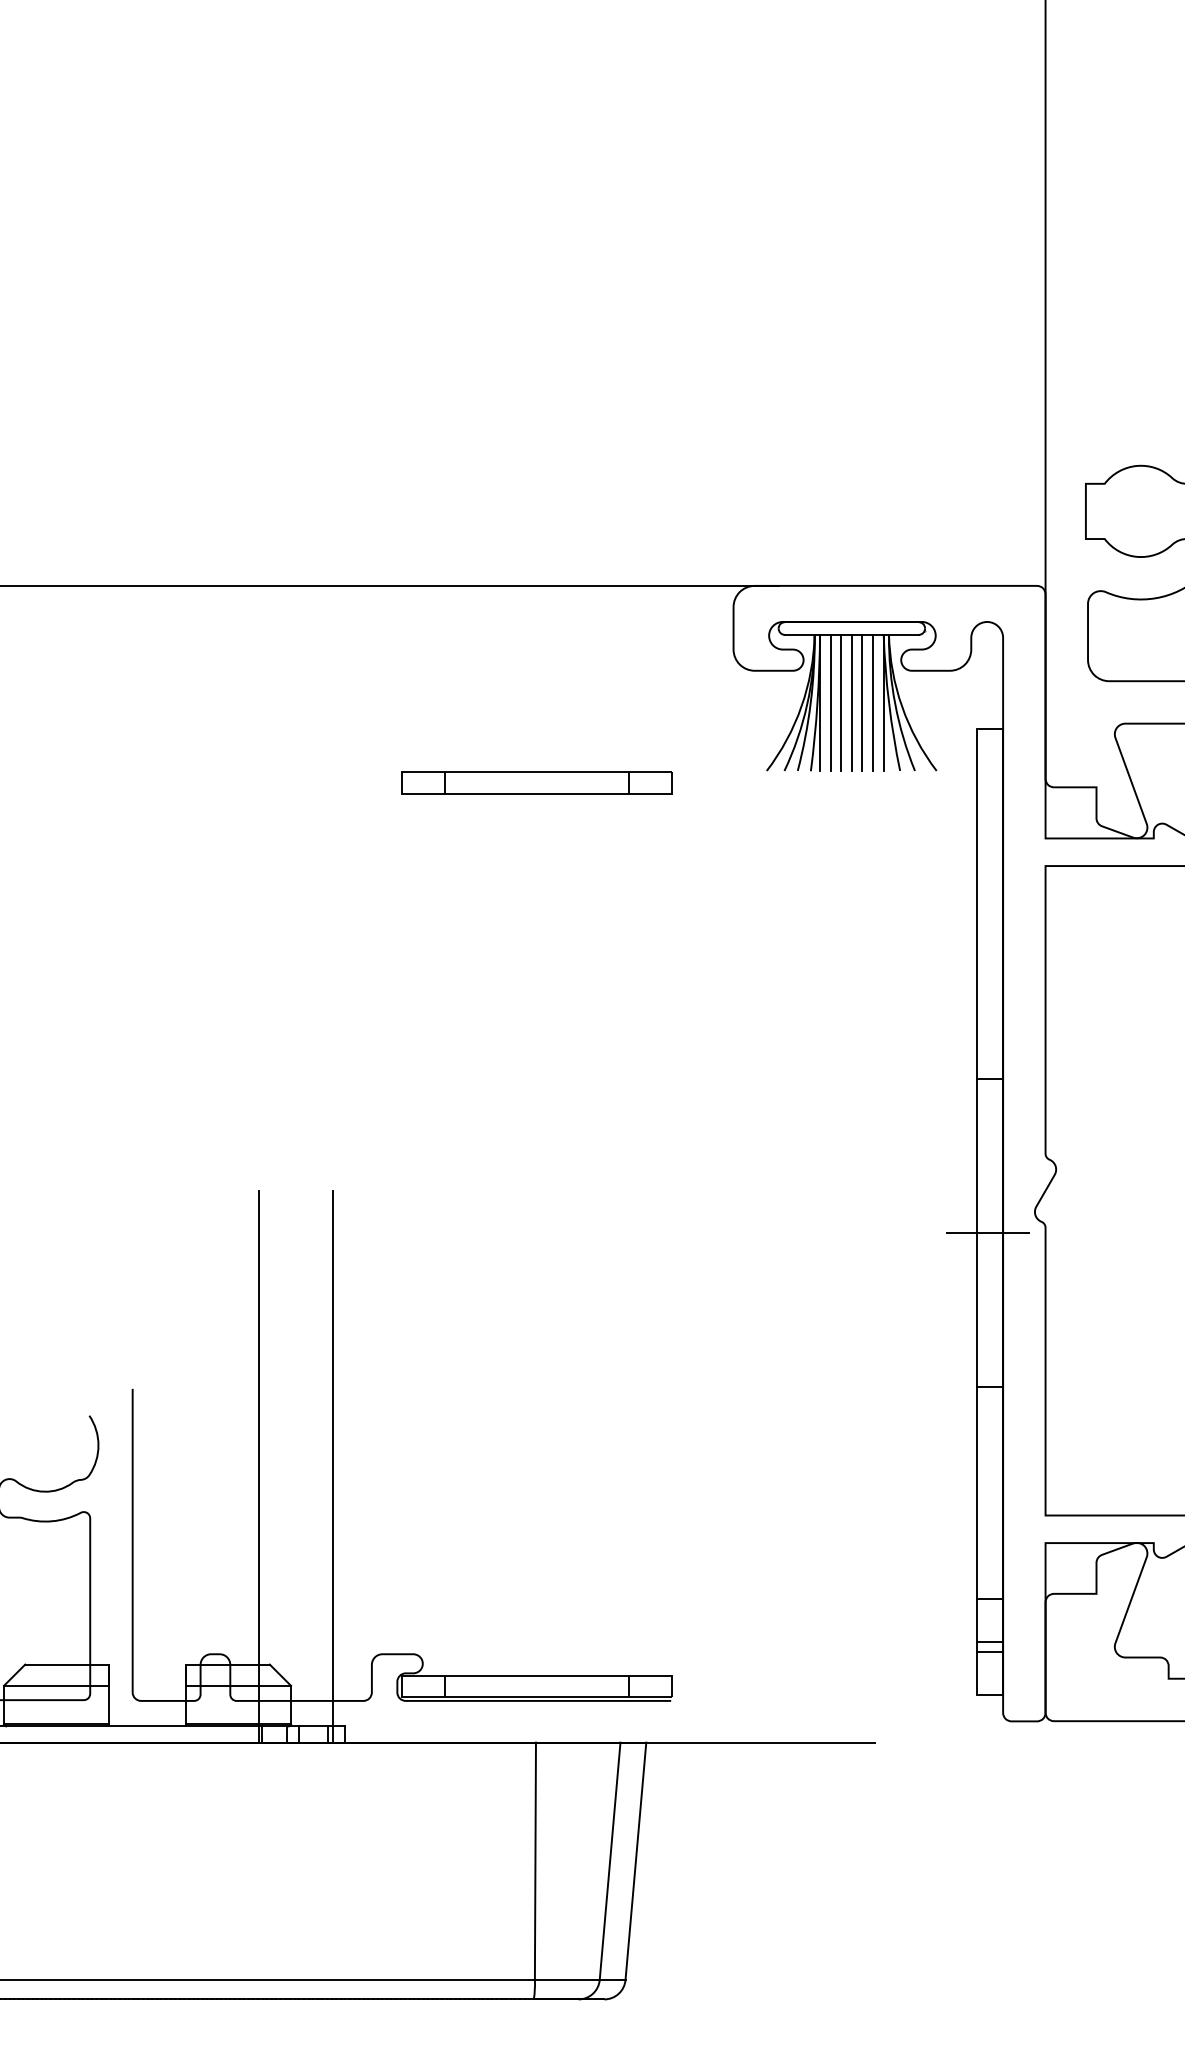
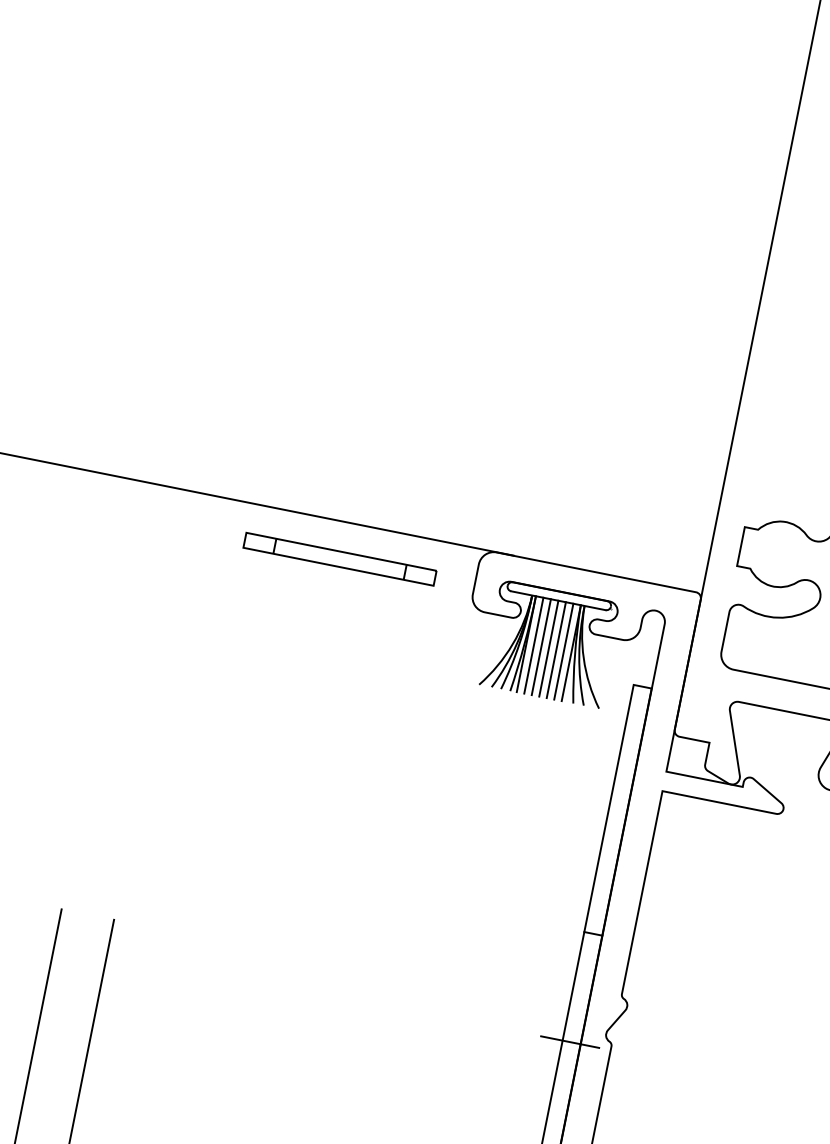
part: (536, 782) -> (339, 558), moved

